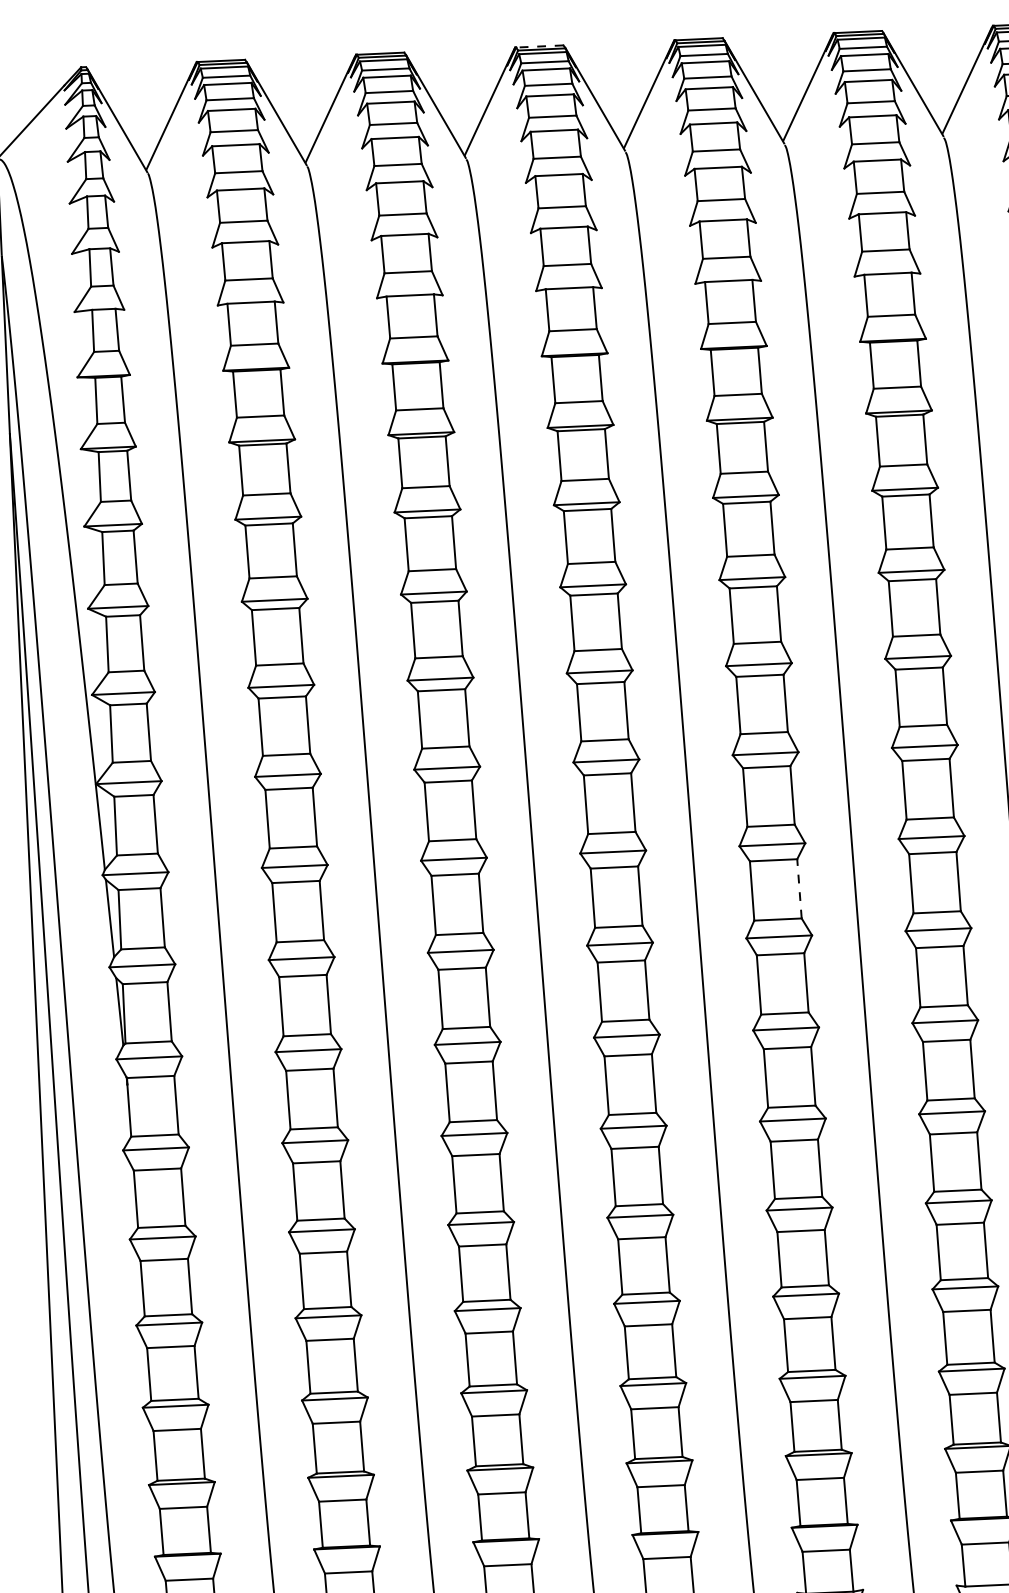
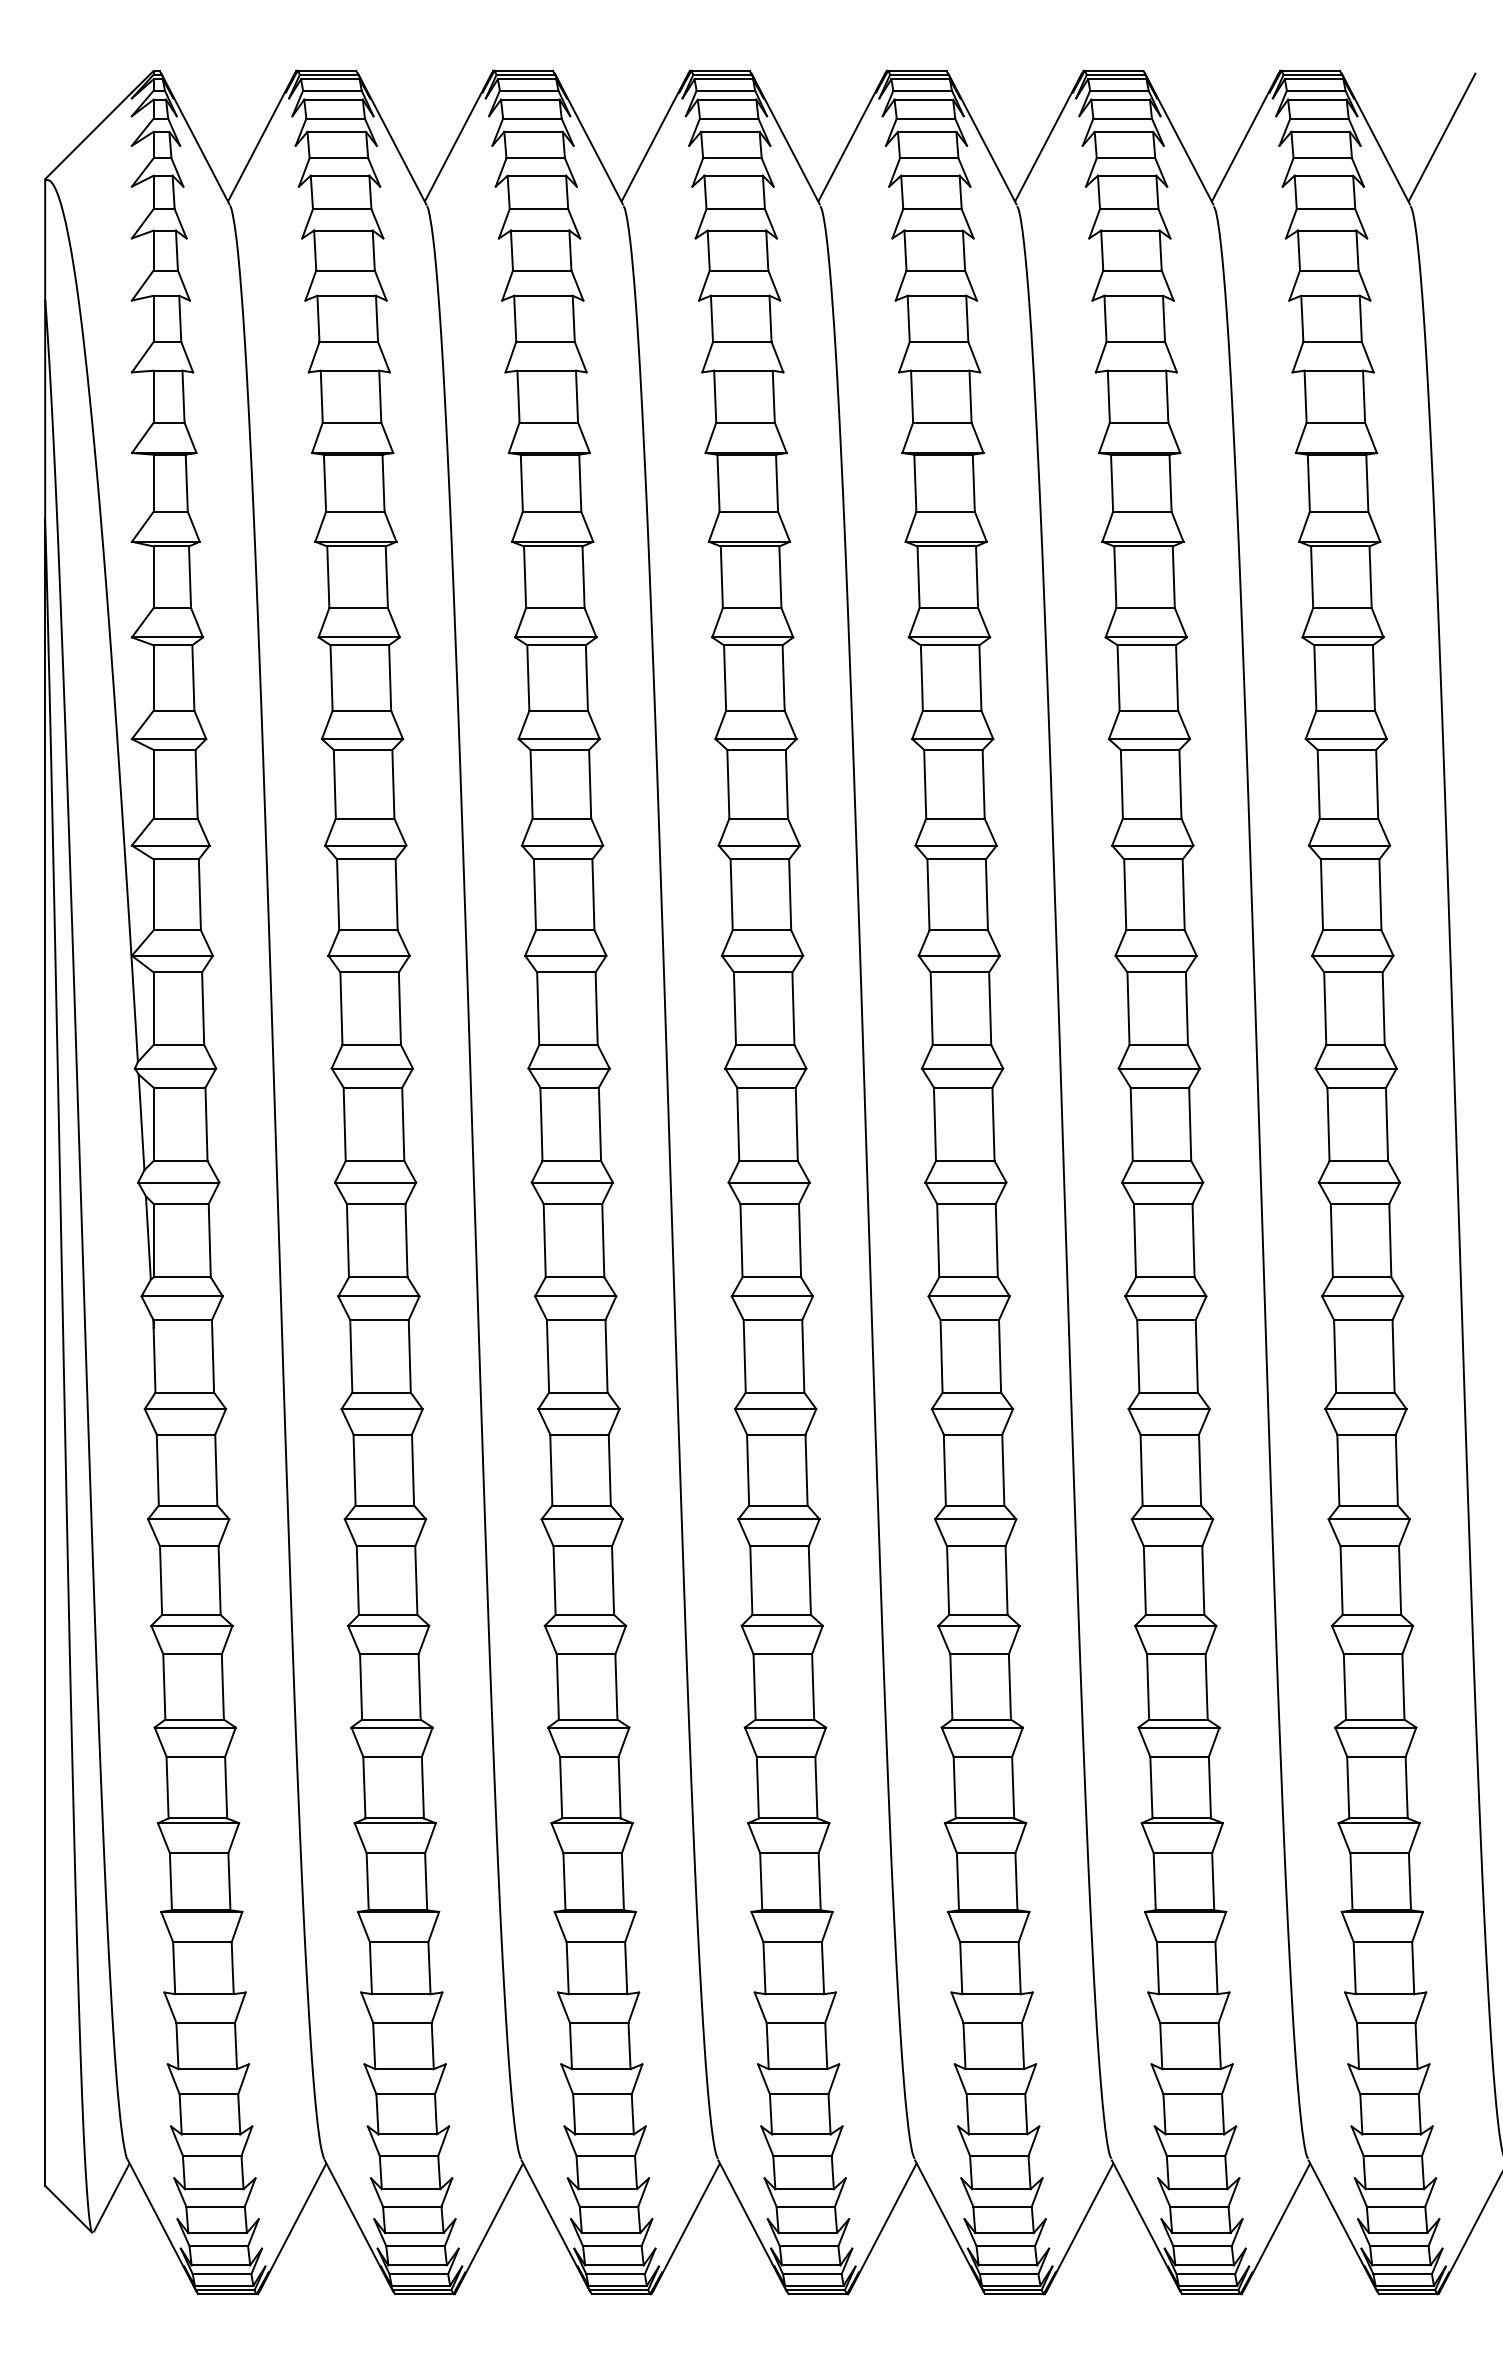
line: (539, 46) -> (720, 70), dashed -> solid
line: (799, 888) -> (993, 1124), dashed -> solid

